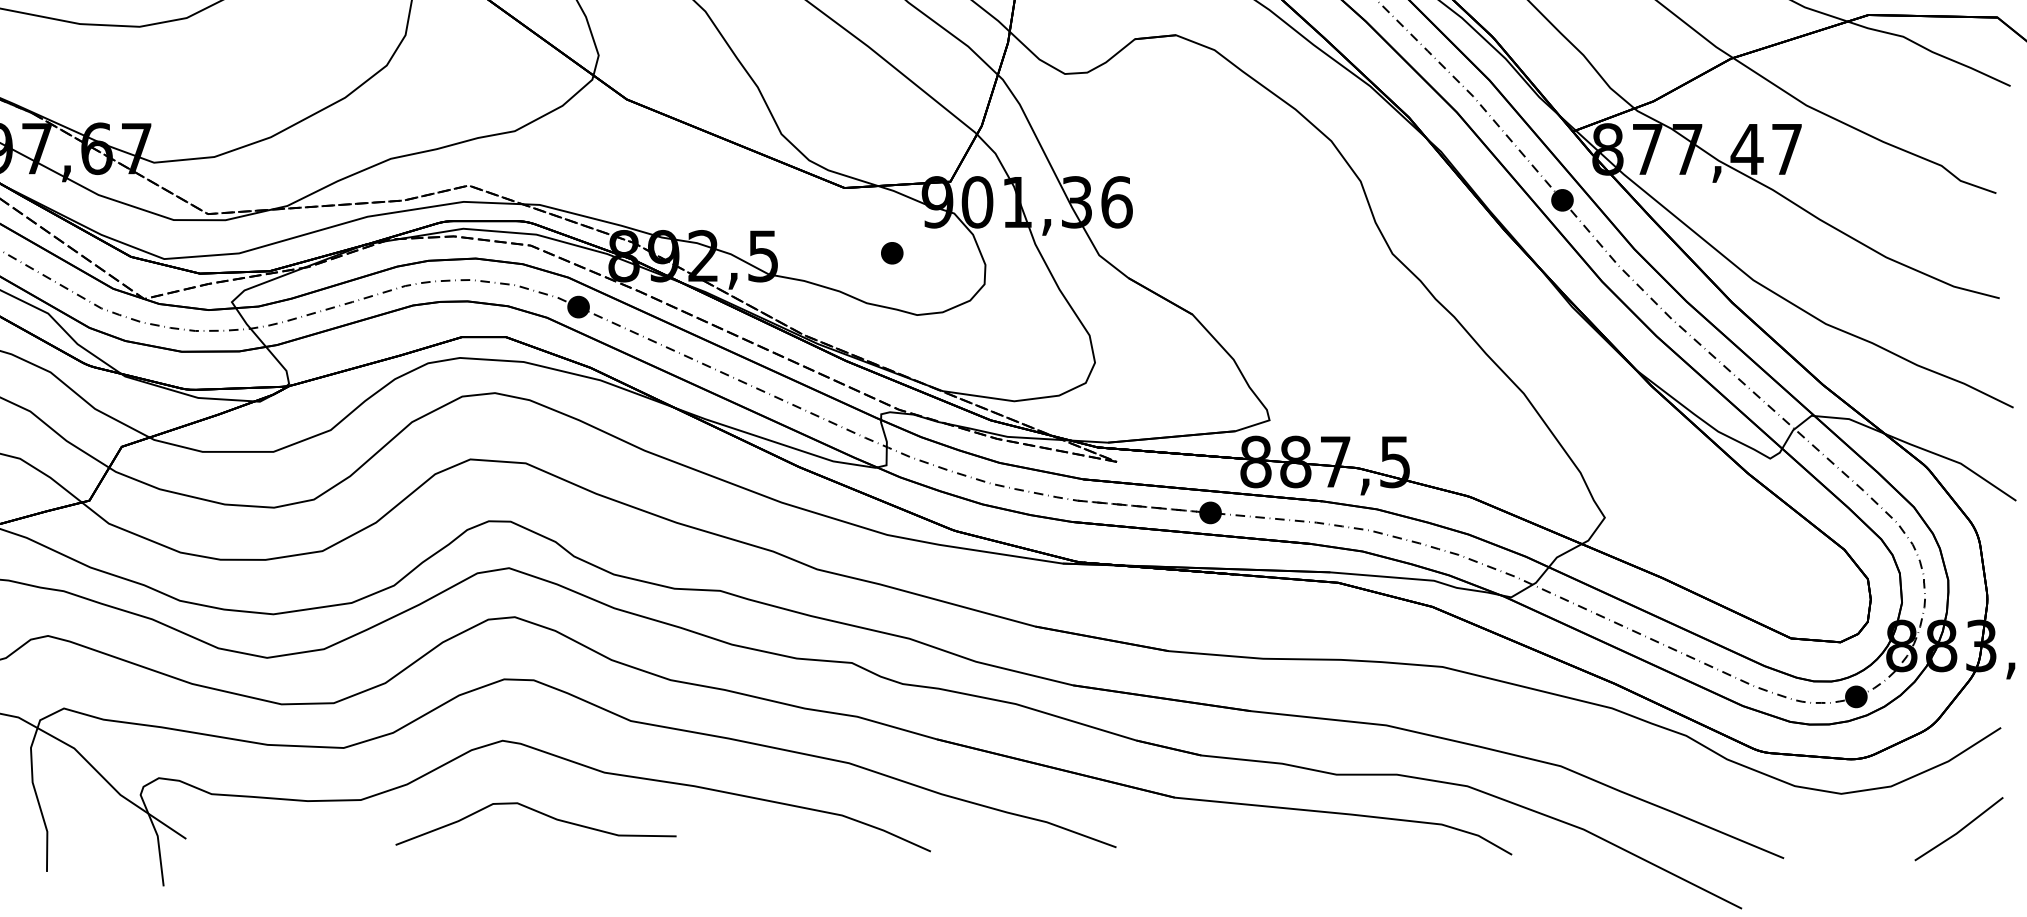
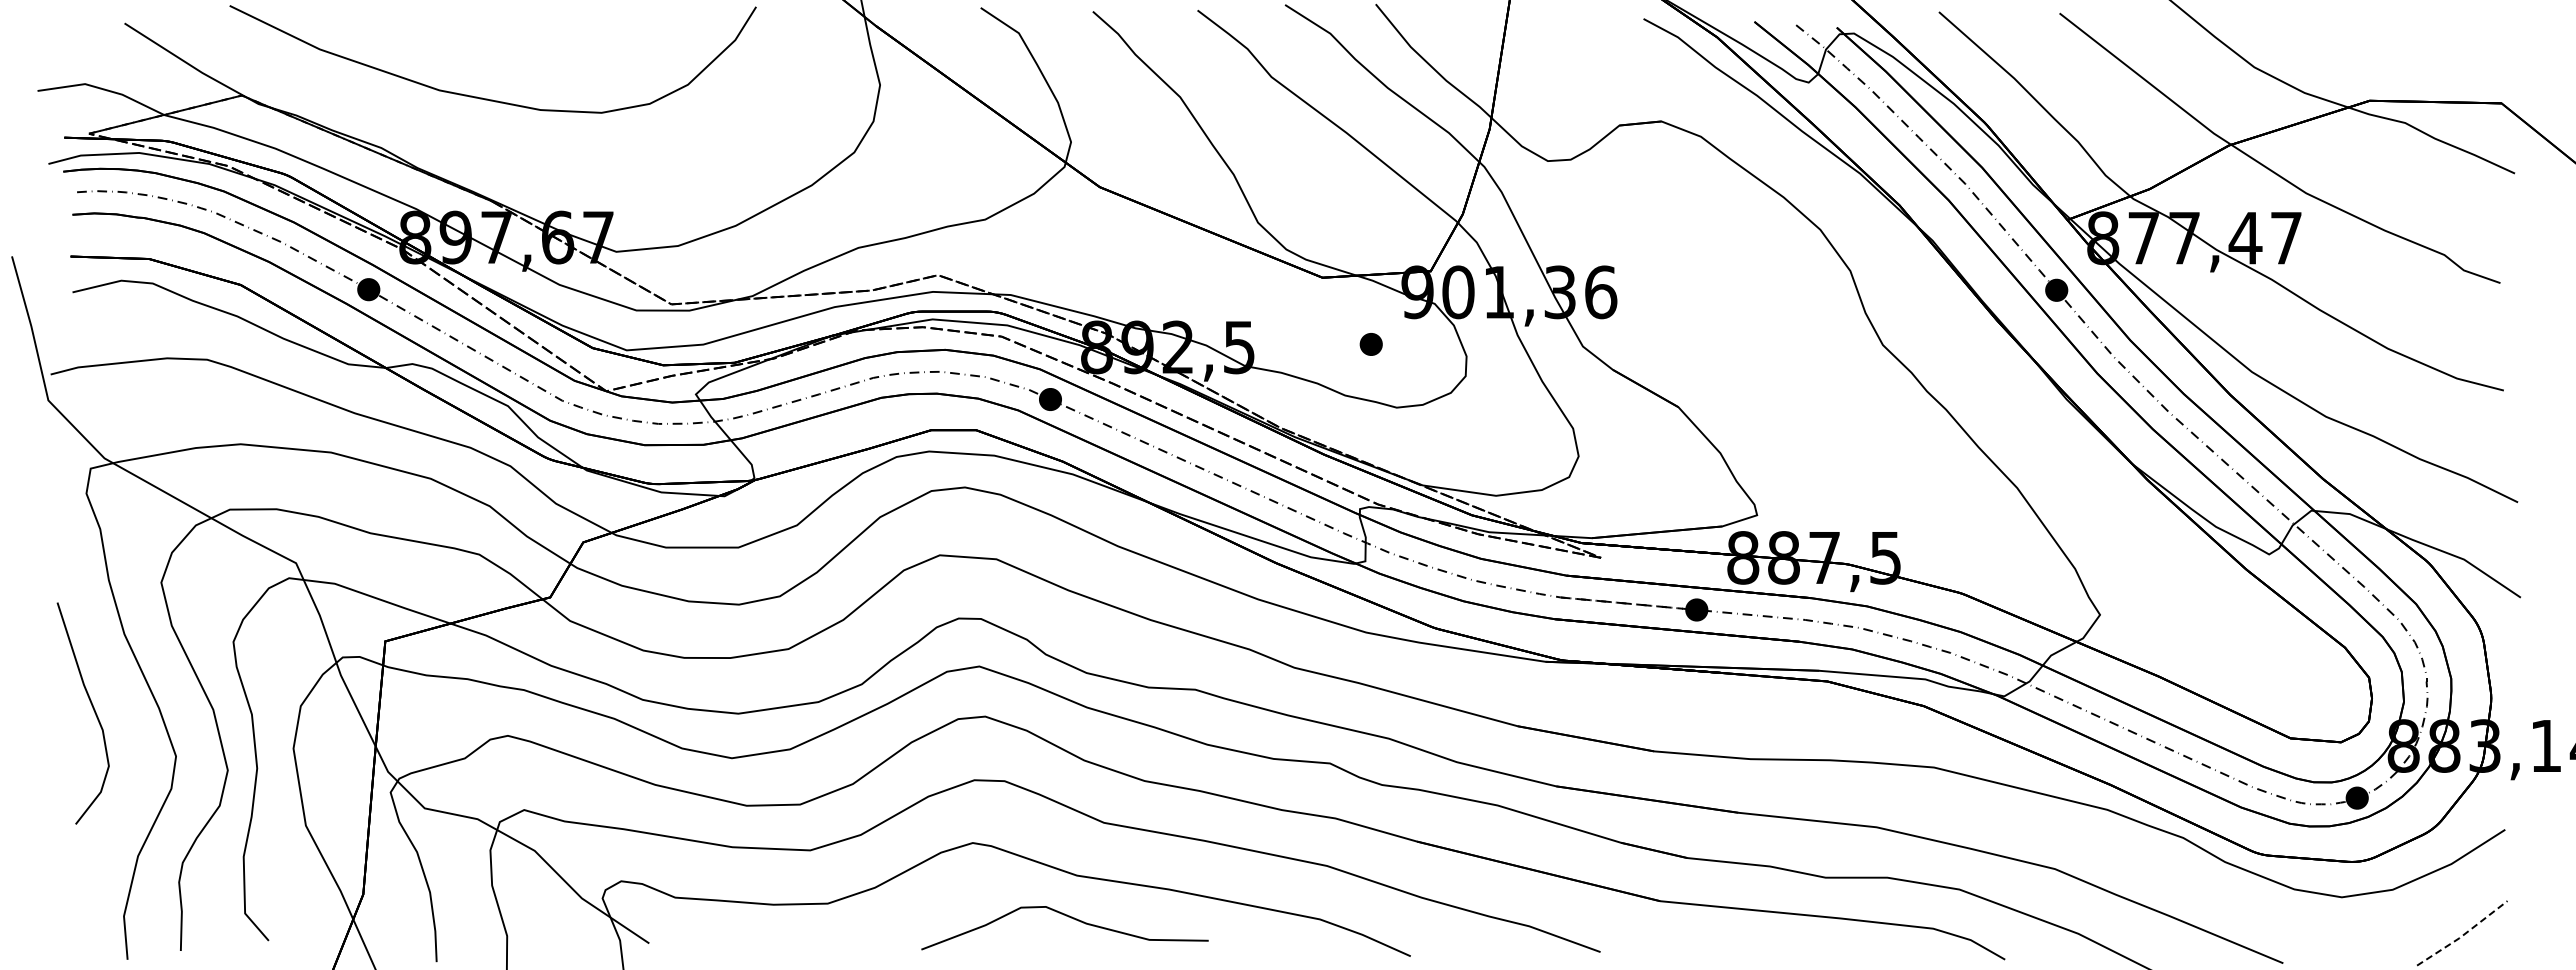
curve: (539, 813) -> (1068, 917), moved
line: (1960, 831) -> (2463, 935), solid -> dashed

